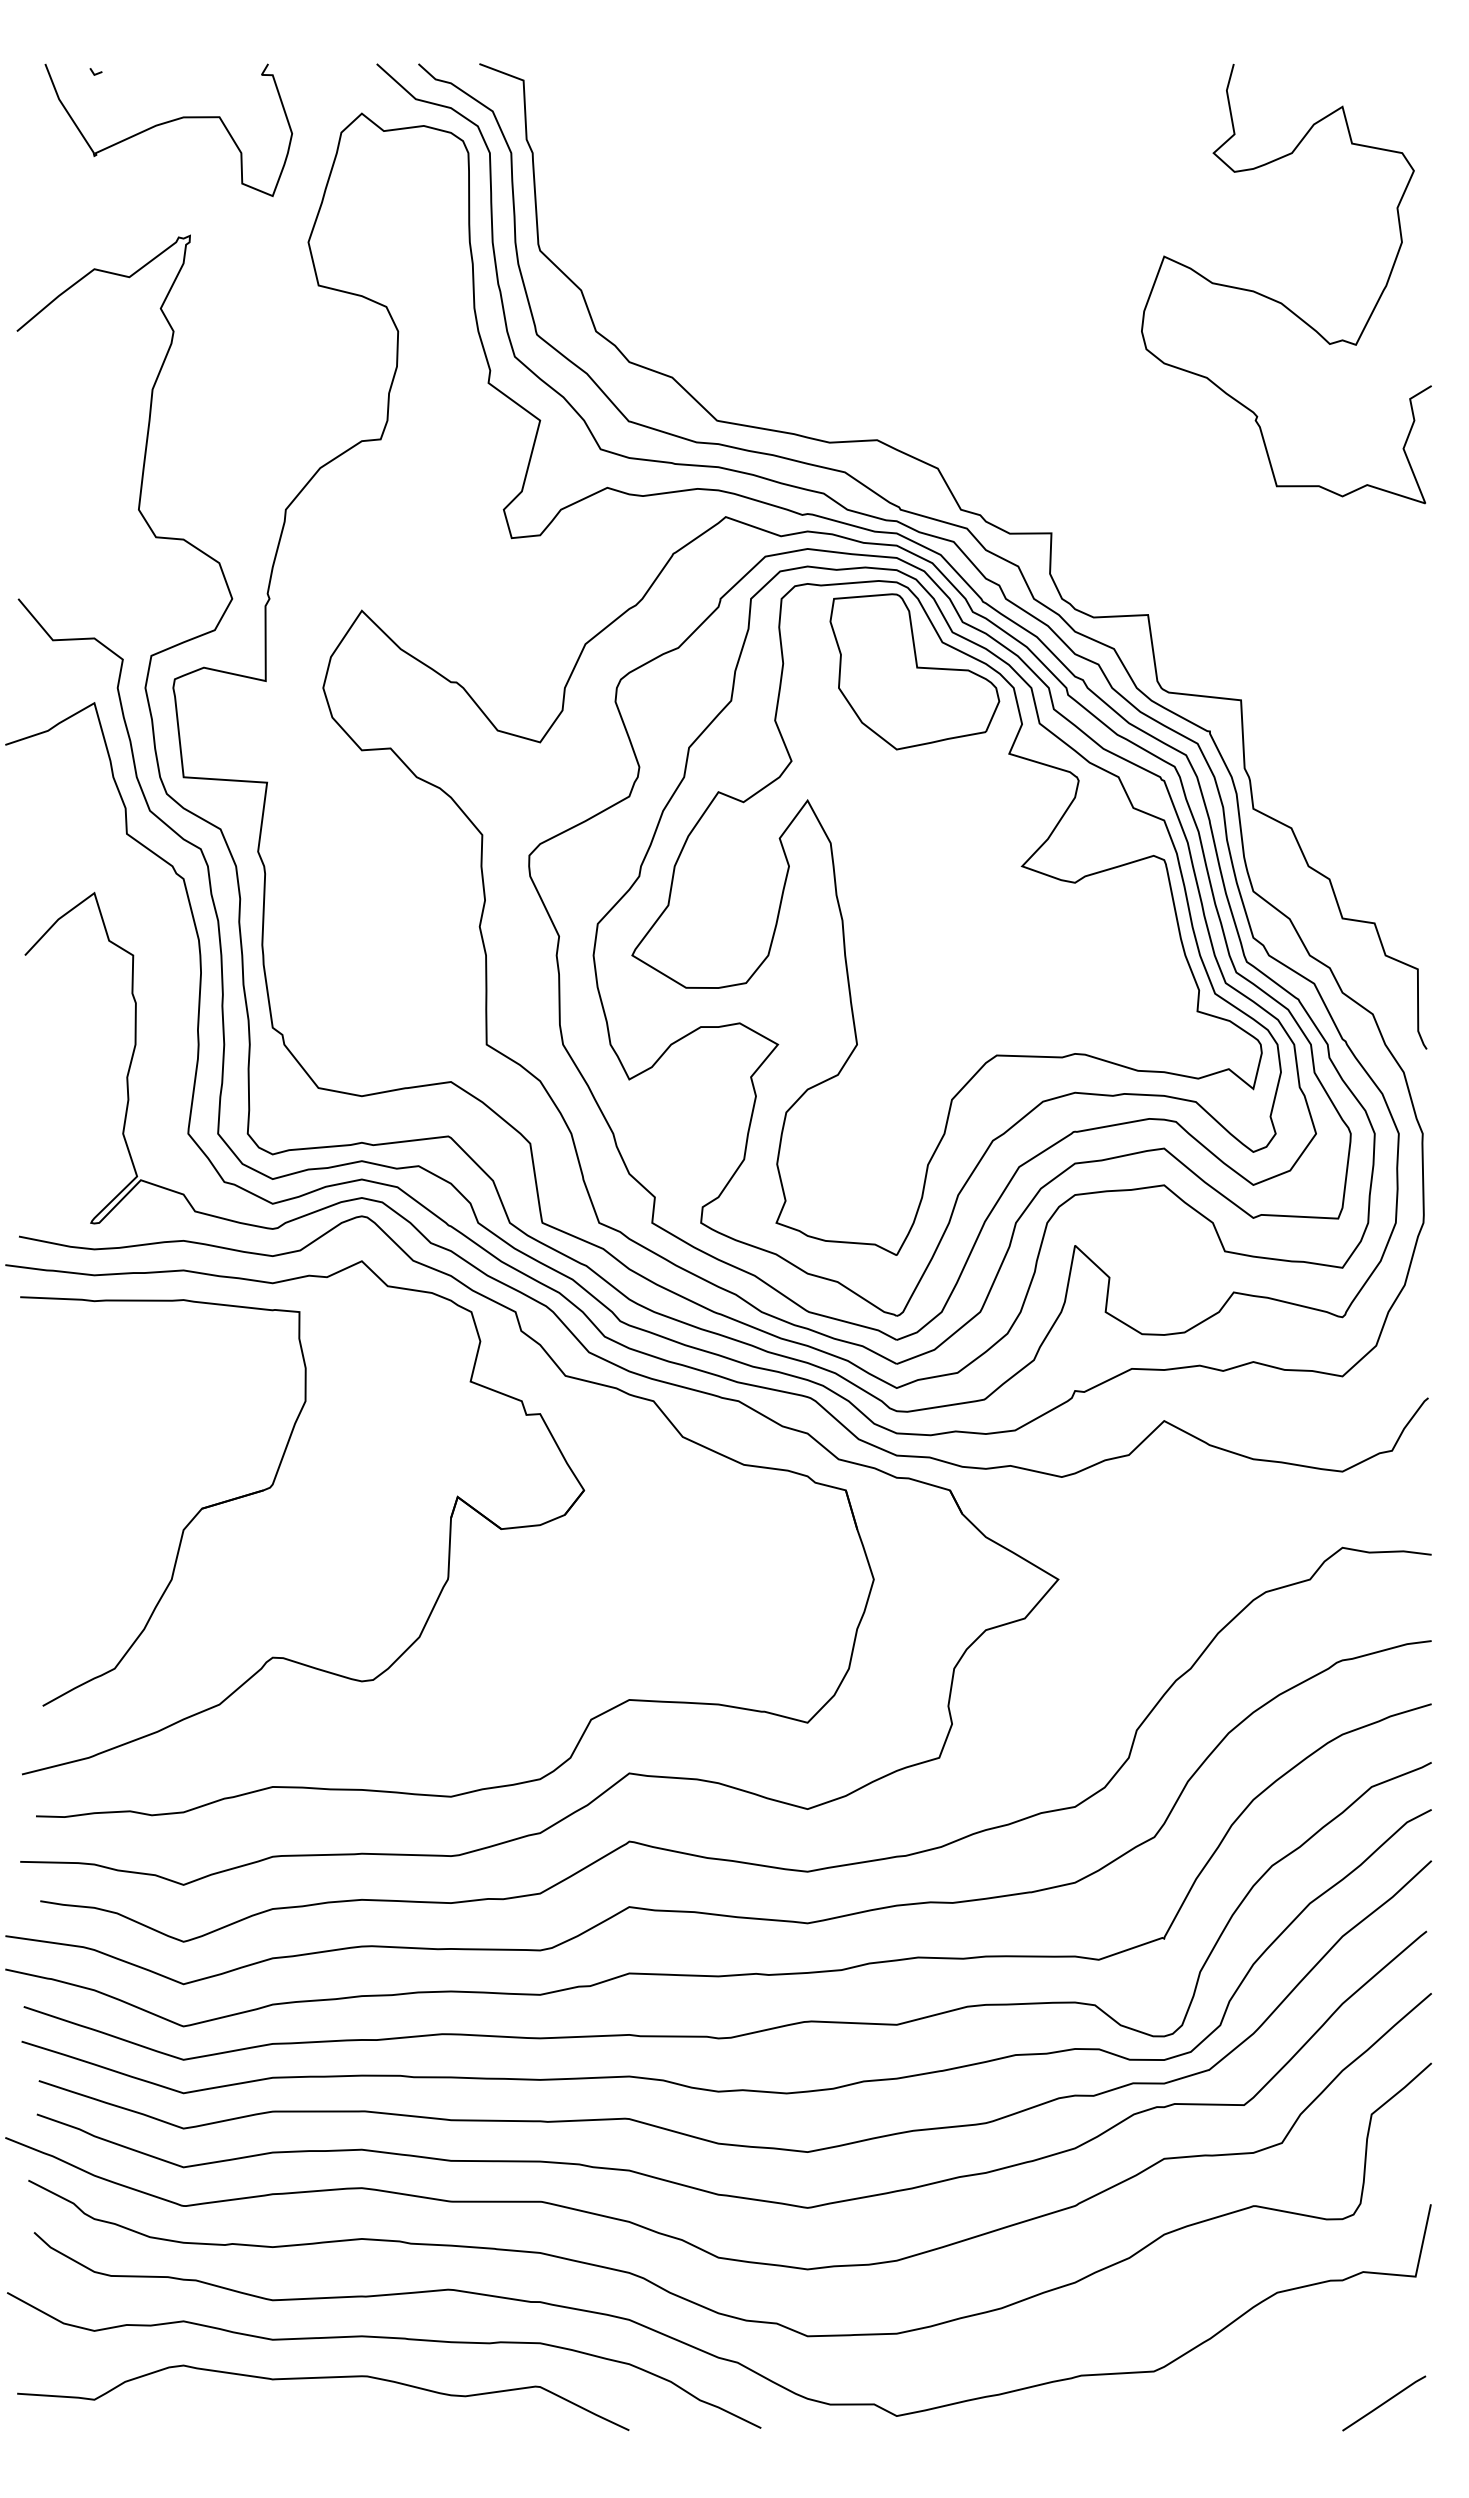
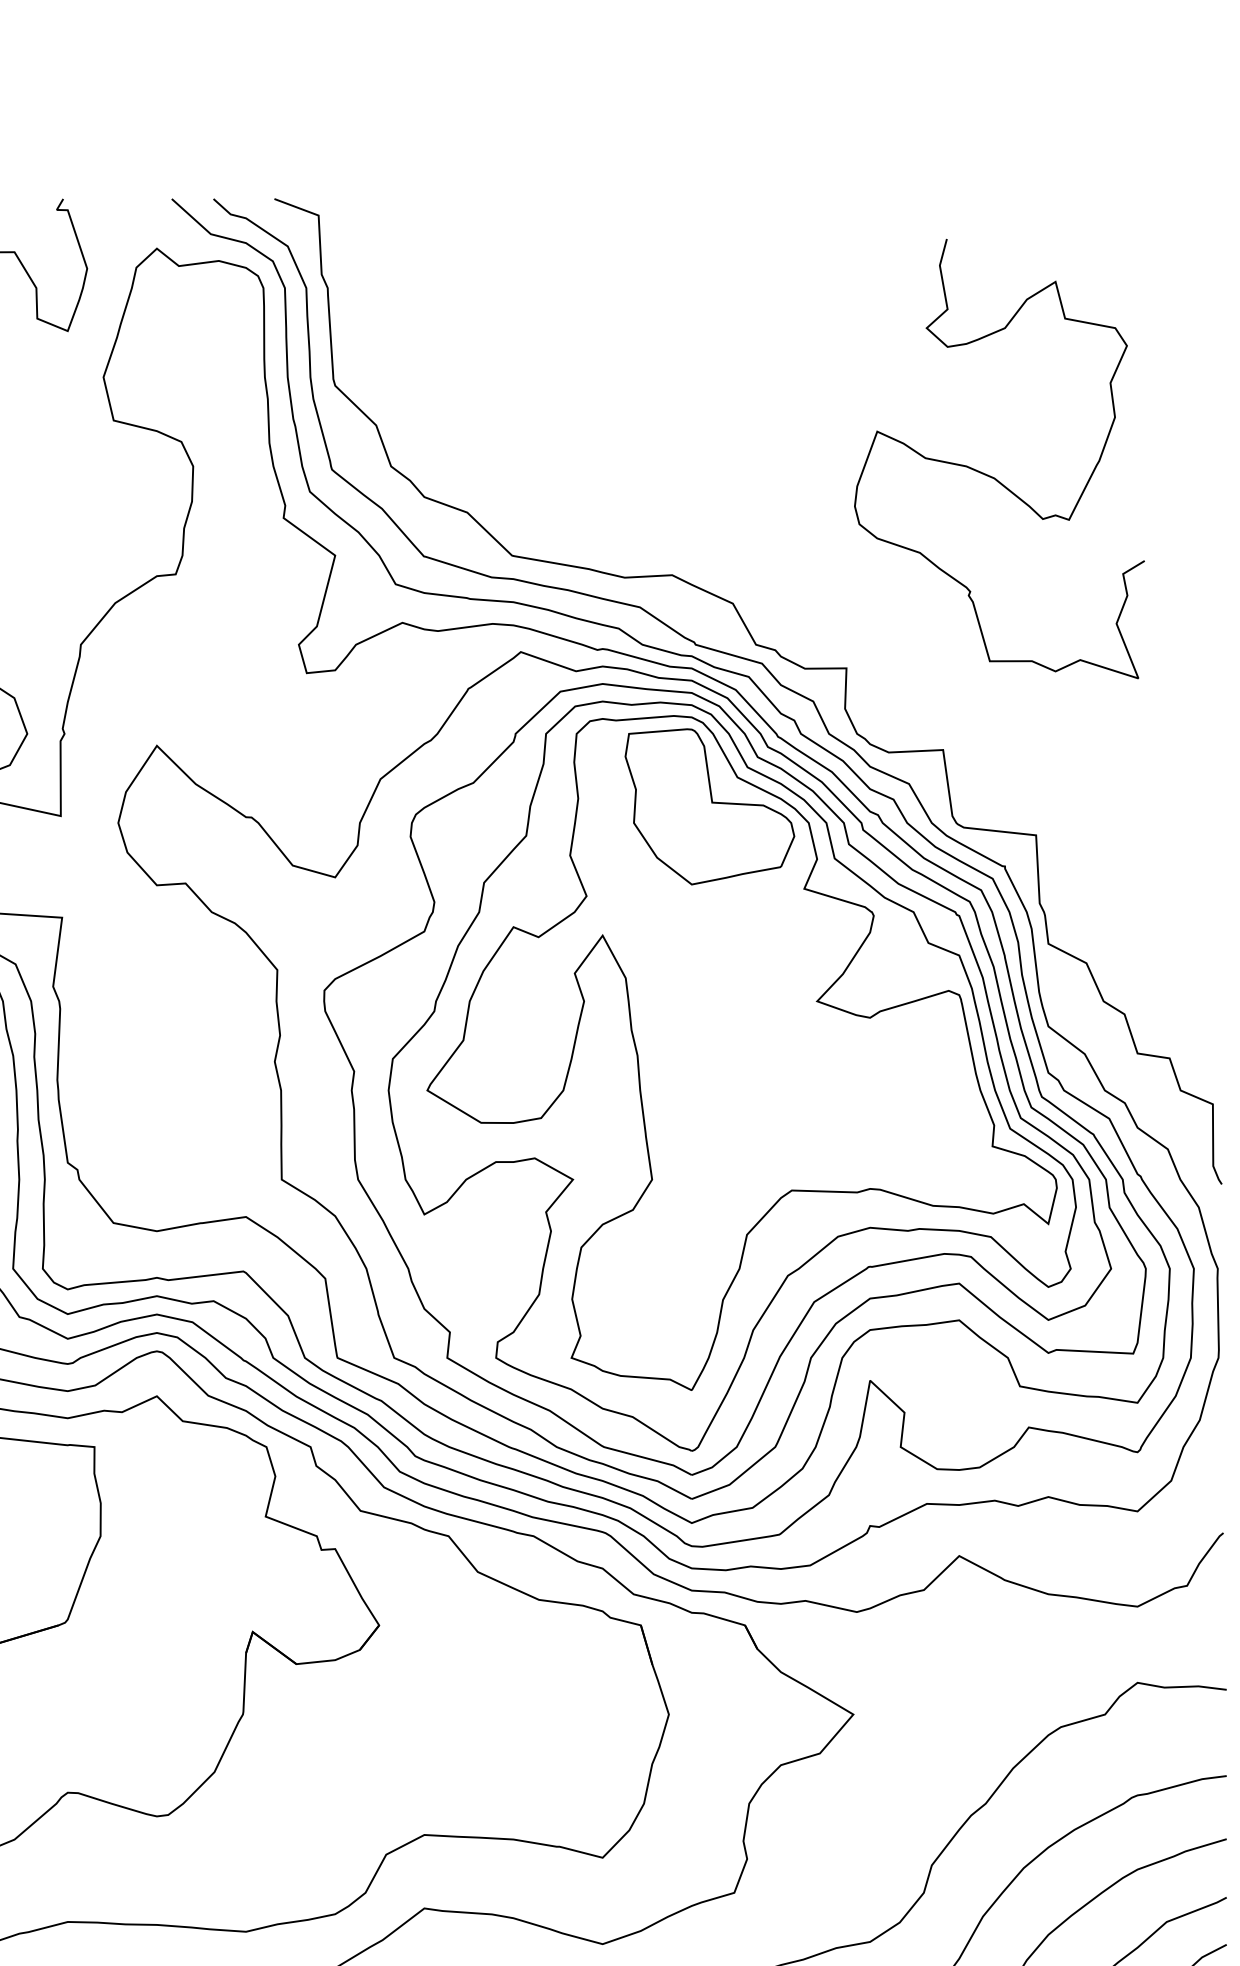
curve: (1277, 300) -> (990, 475), moved

